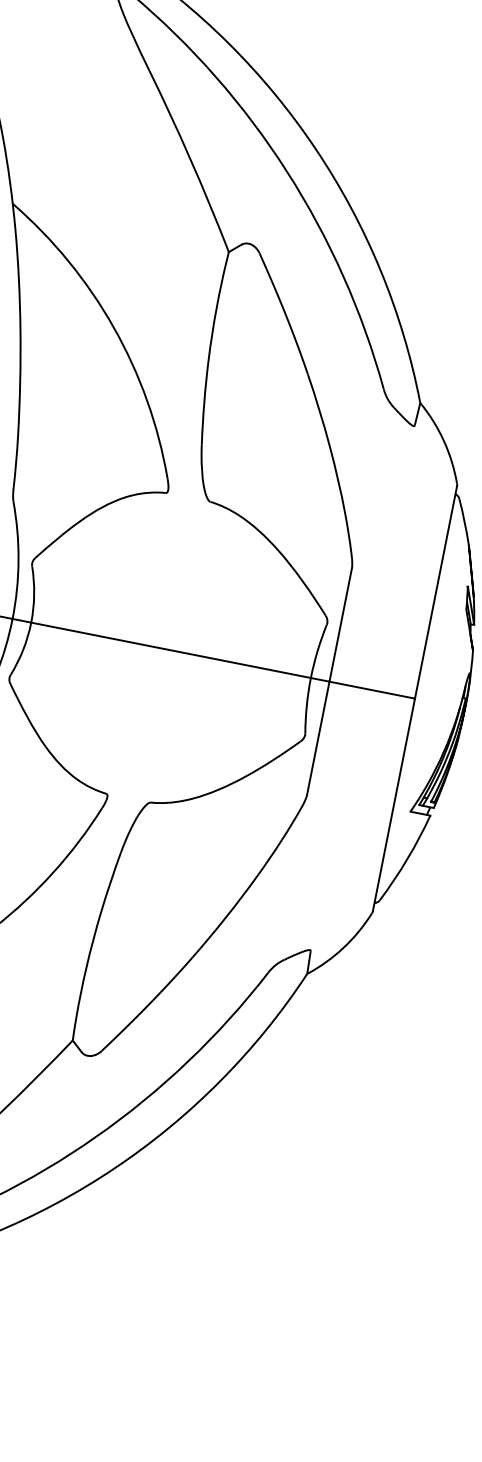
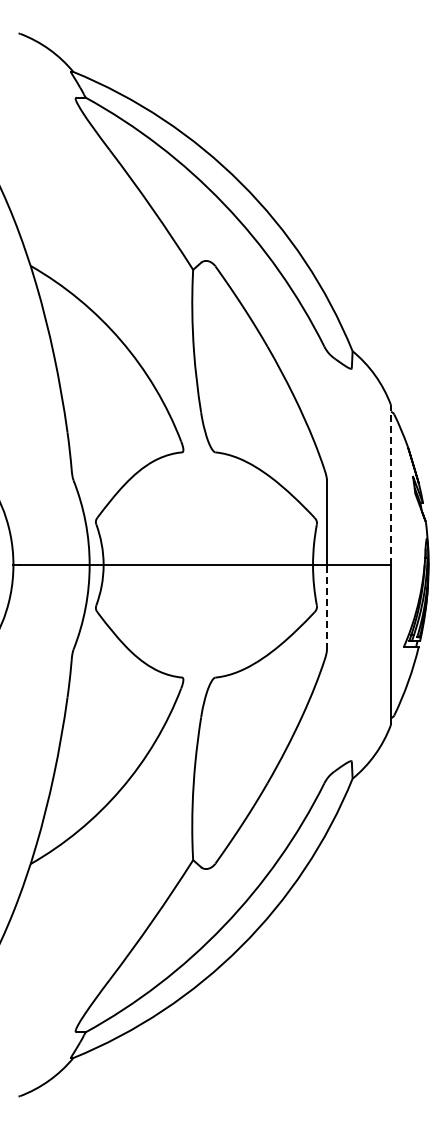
line: (435, 592) -> (390, 485), solid -> dashed
line: (317, 737) -> (326, 606), solid -> dashed

